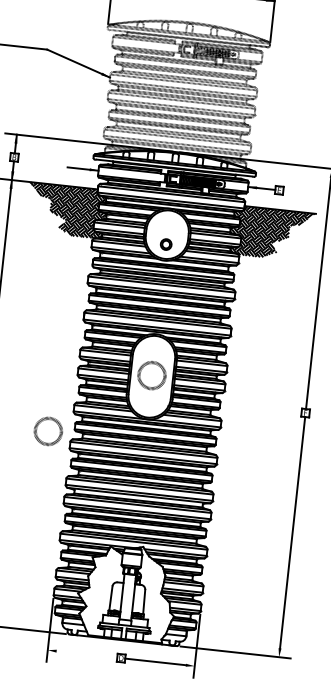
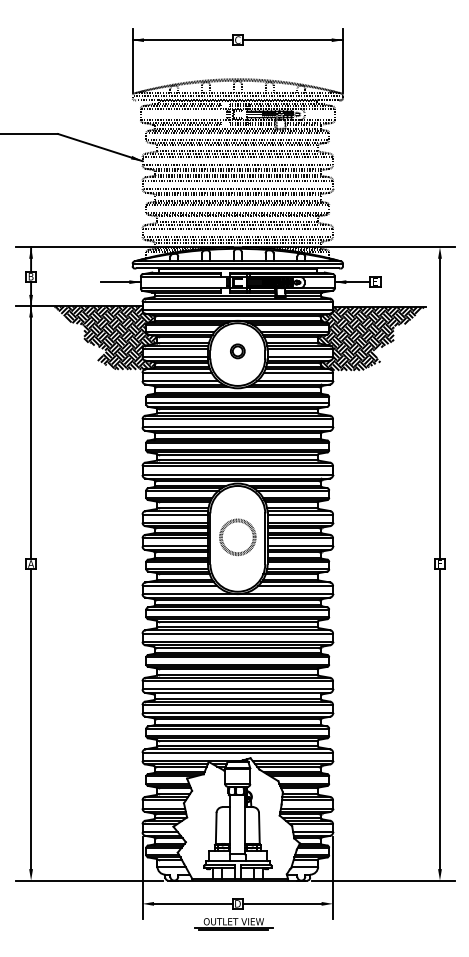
part: (165, 244) -> (237, 351), moved
part: (48, 430) -> (112, 622), removed
line: (87, 654) -> (193, 903), added
part: (116, 673) -> (233, 924), added

